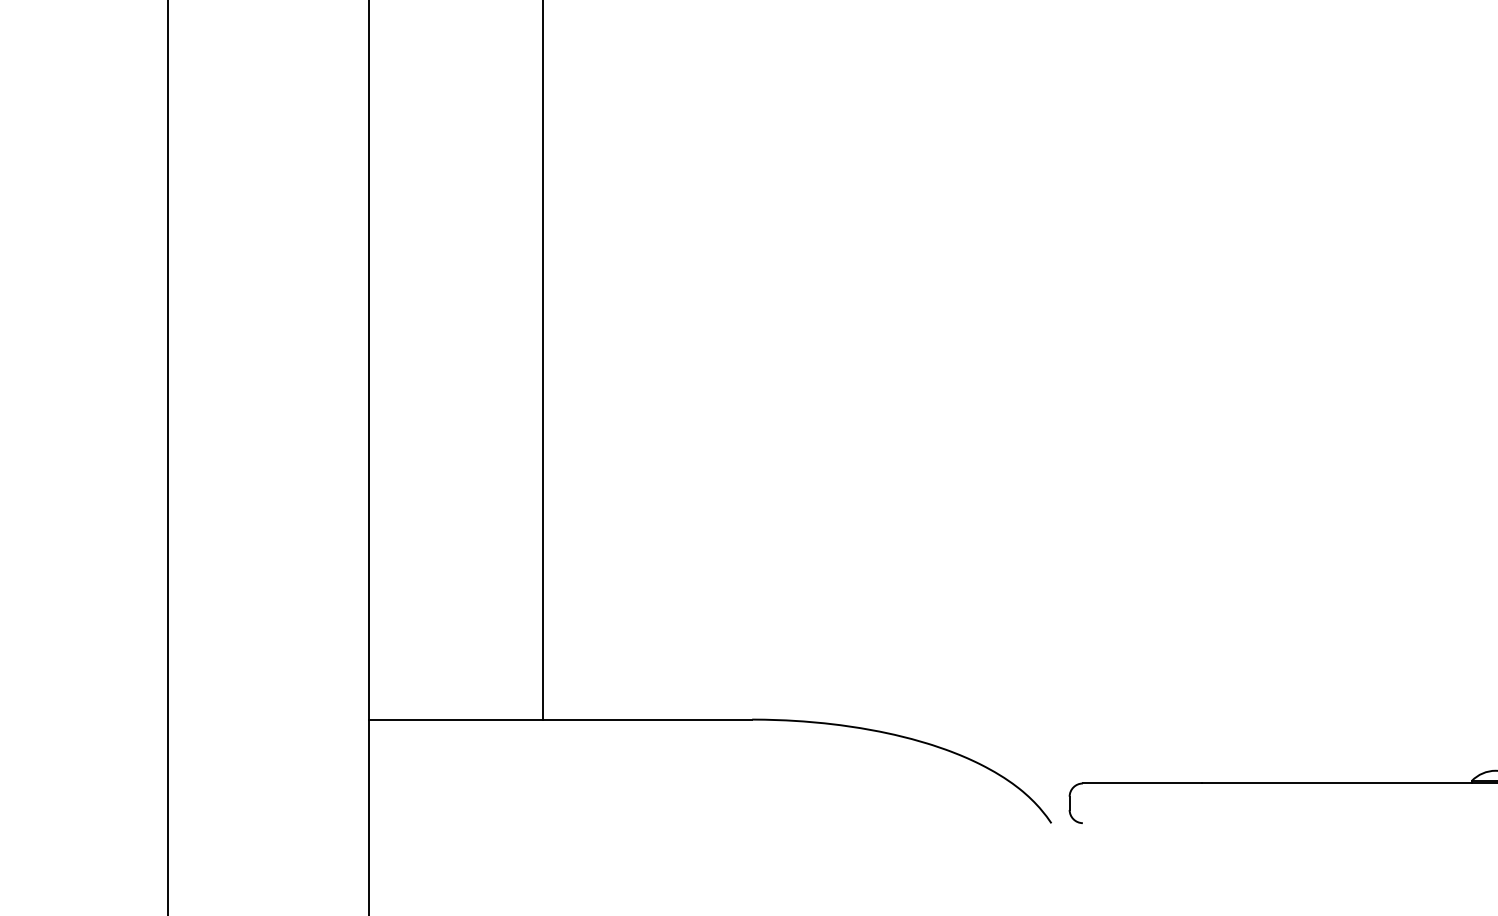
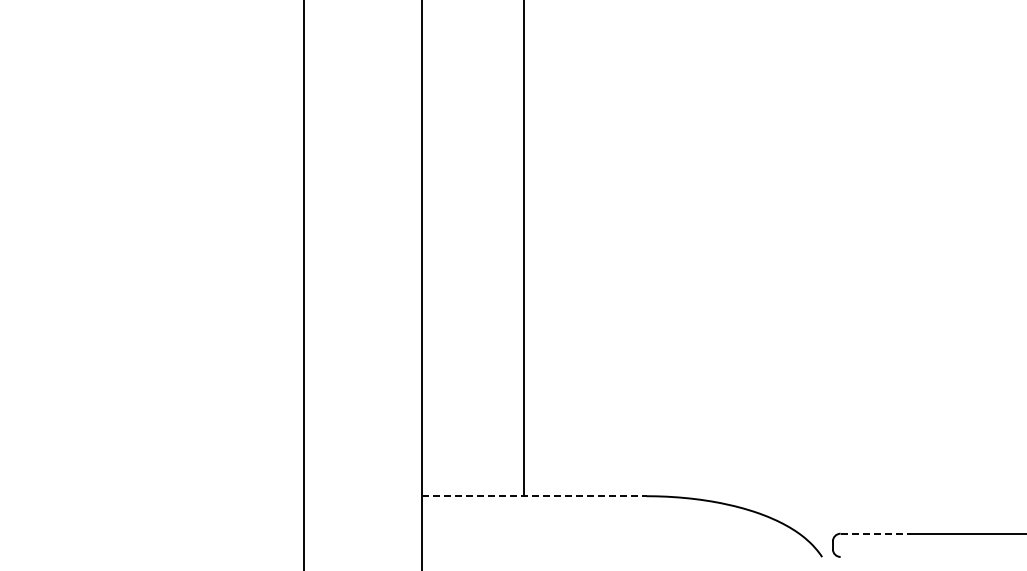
line: (561, 720) -> (534, 496), solid -> dashed
line: (1142, 783) -> (875, 533), solid -> dashed

